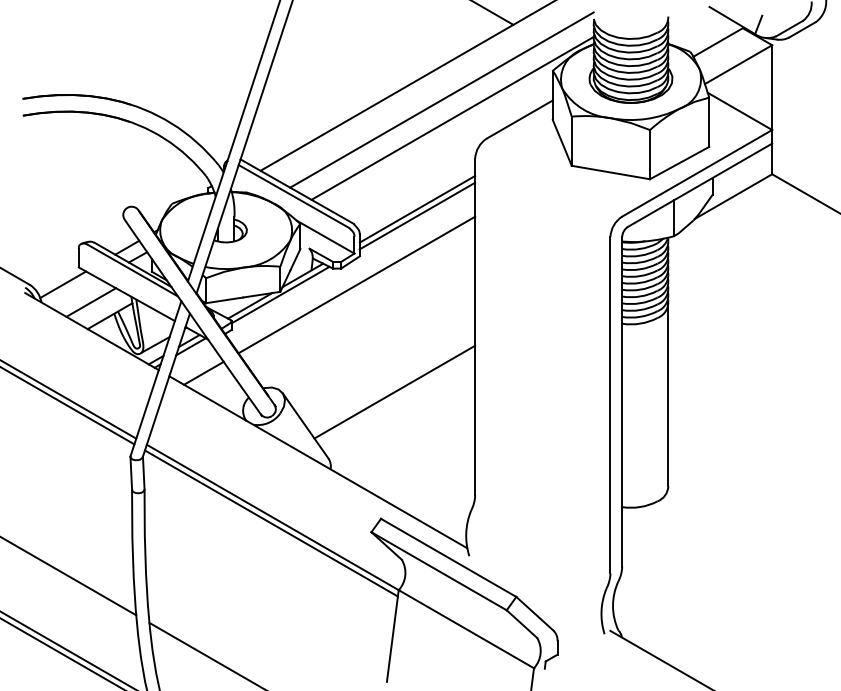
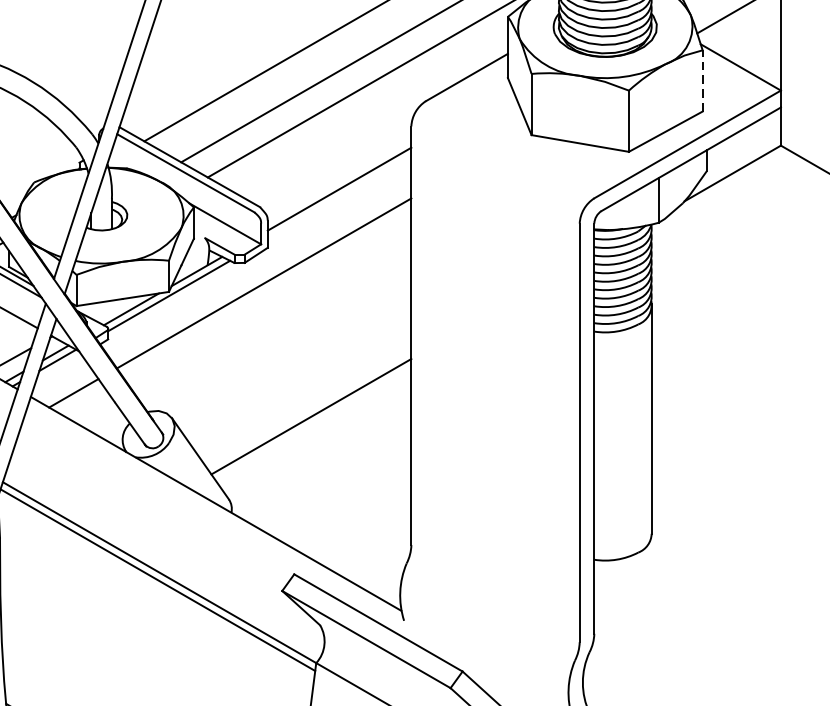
line: (709, 122) -> (702, 81), solid -> dashed
line: (417, 215) -> (339, 196), removed

